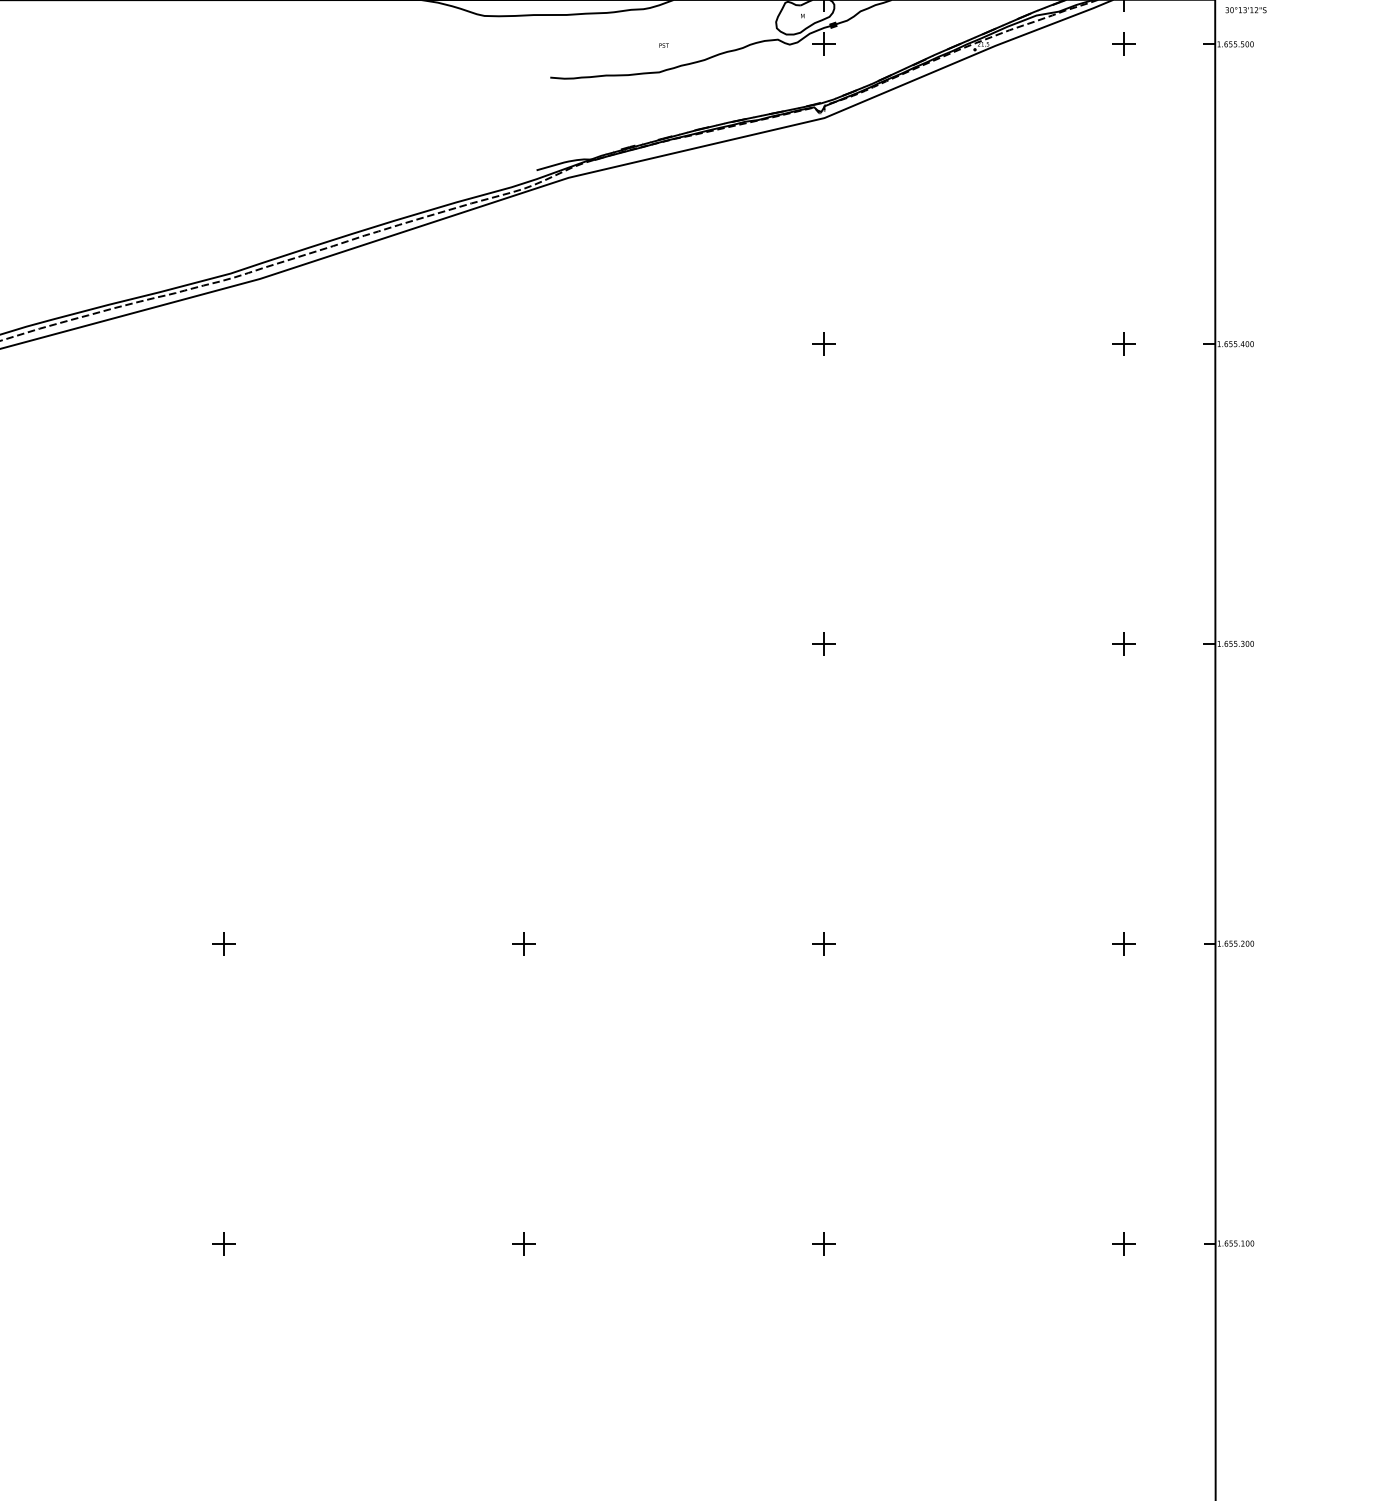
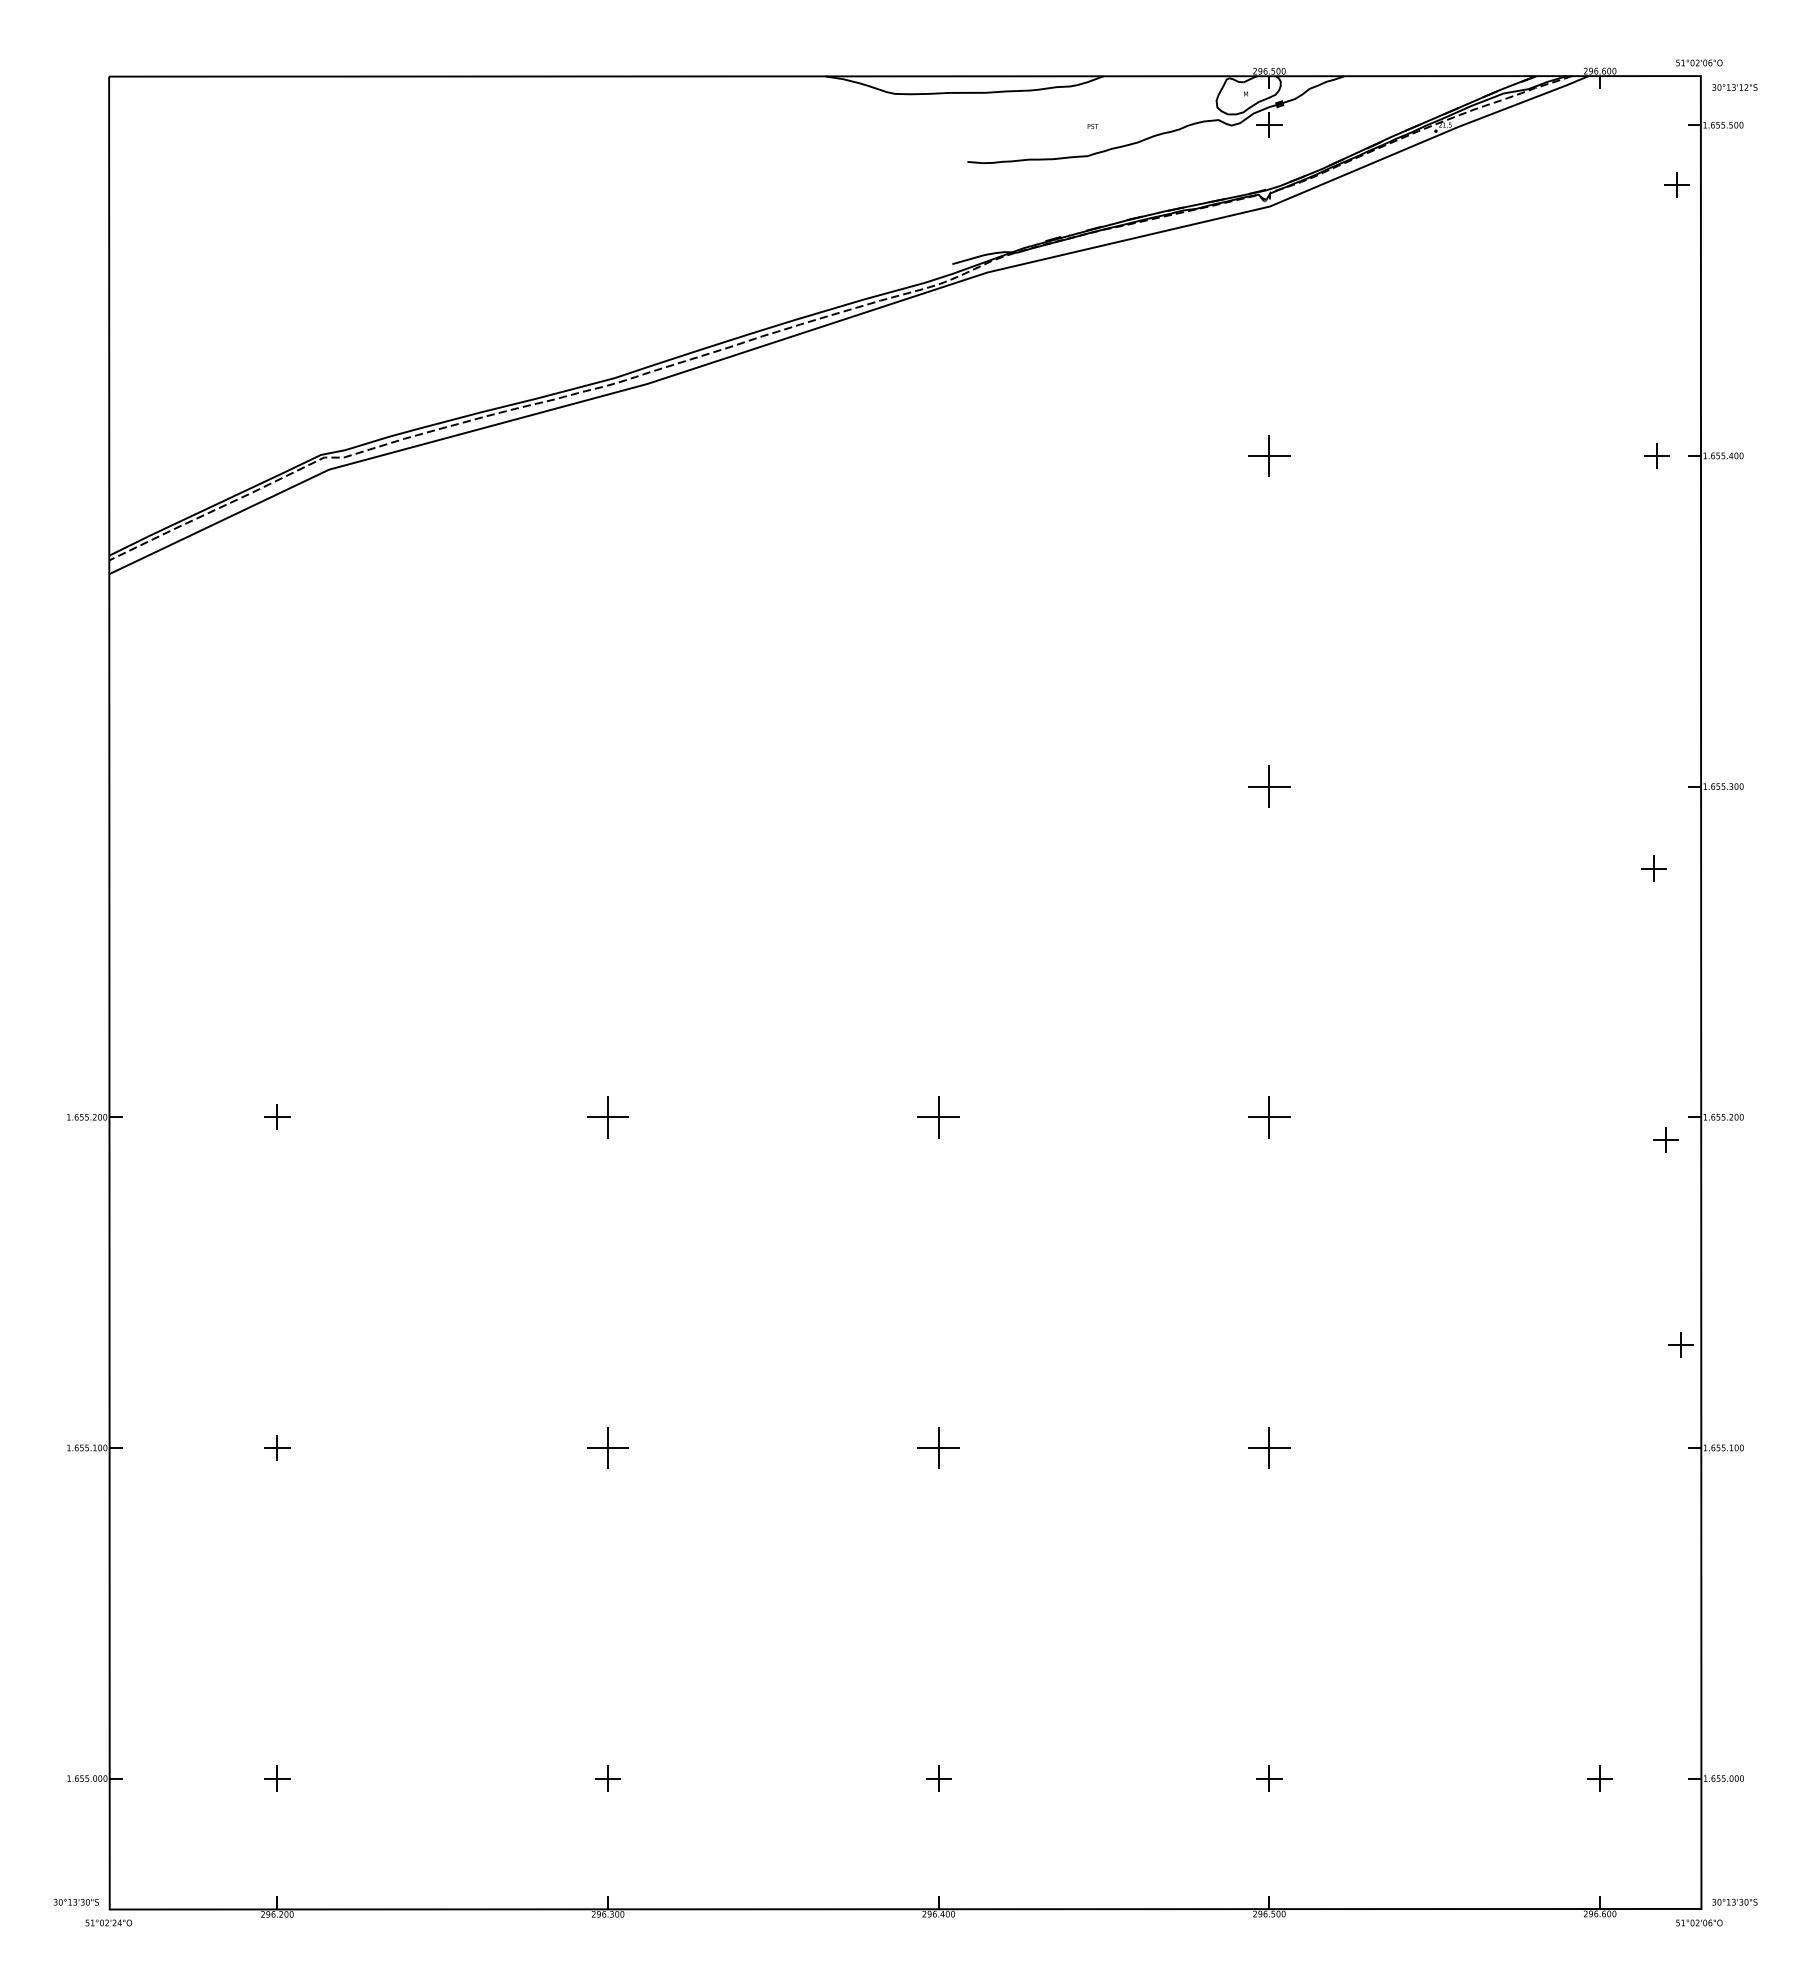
part: (1123, 43) -> (1676, 184), moved
part: (824, 343) -> (1269, 455), size x1.6
part: (1123, 343) -> (1656, 455), moved
part: (824, 643) -> (1269, 786), size x1.6
part: (1123, 643) -> (1653, 868), moved
part: (223, 943) -> (607, 1116), size x1.6
part: (524, 943) -> (938, 1116), size x1.6
part: (824, 943) -> (1269, 1116), size x1.6
part: (1123, 943) -> (1665, 1139), moved
part: (223, 1243) -> (607, 1447), size x1.6
part: (524, 1243) -> (938, 1447), size x1.6
part: (824, 1243) -> (1269, 1447), size x1.6
part: (1123, 1243) -> (1680, 1344), moved

